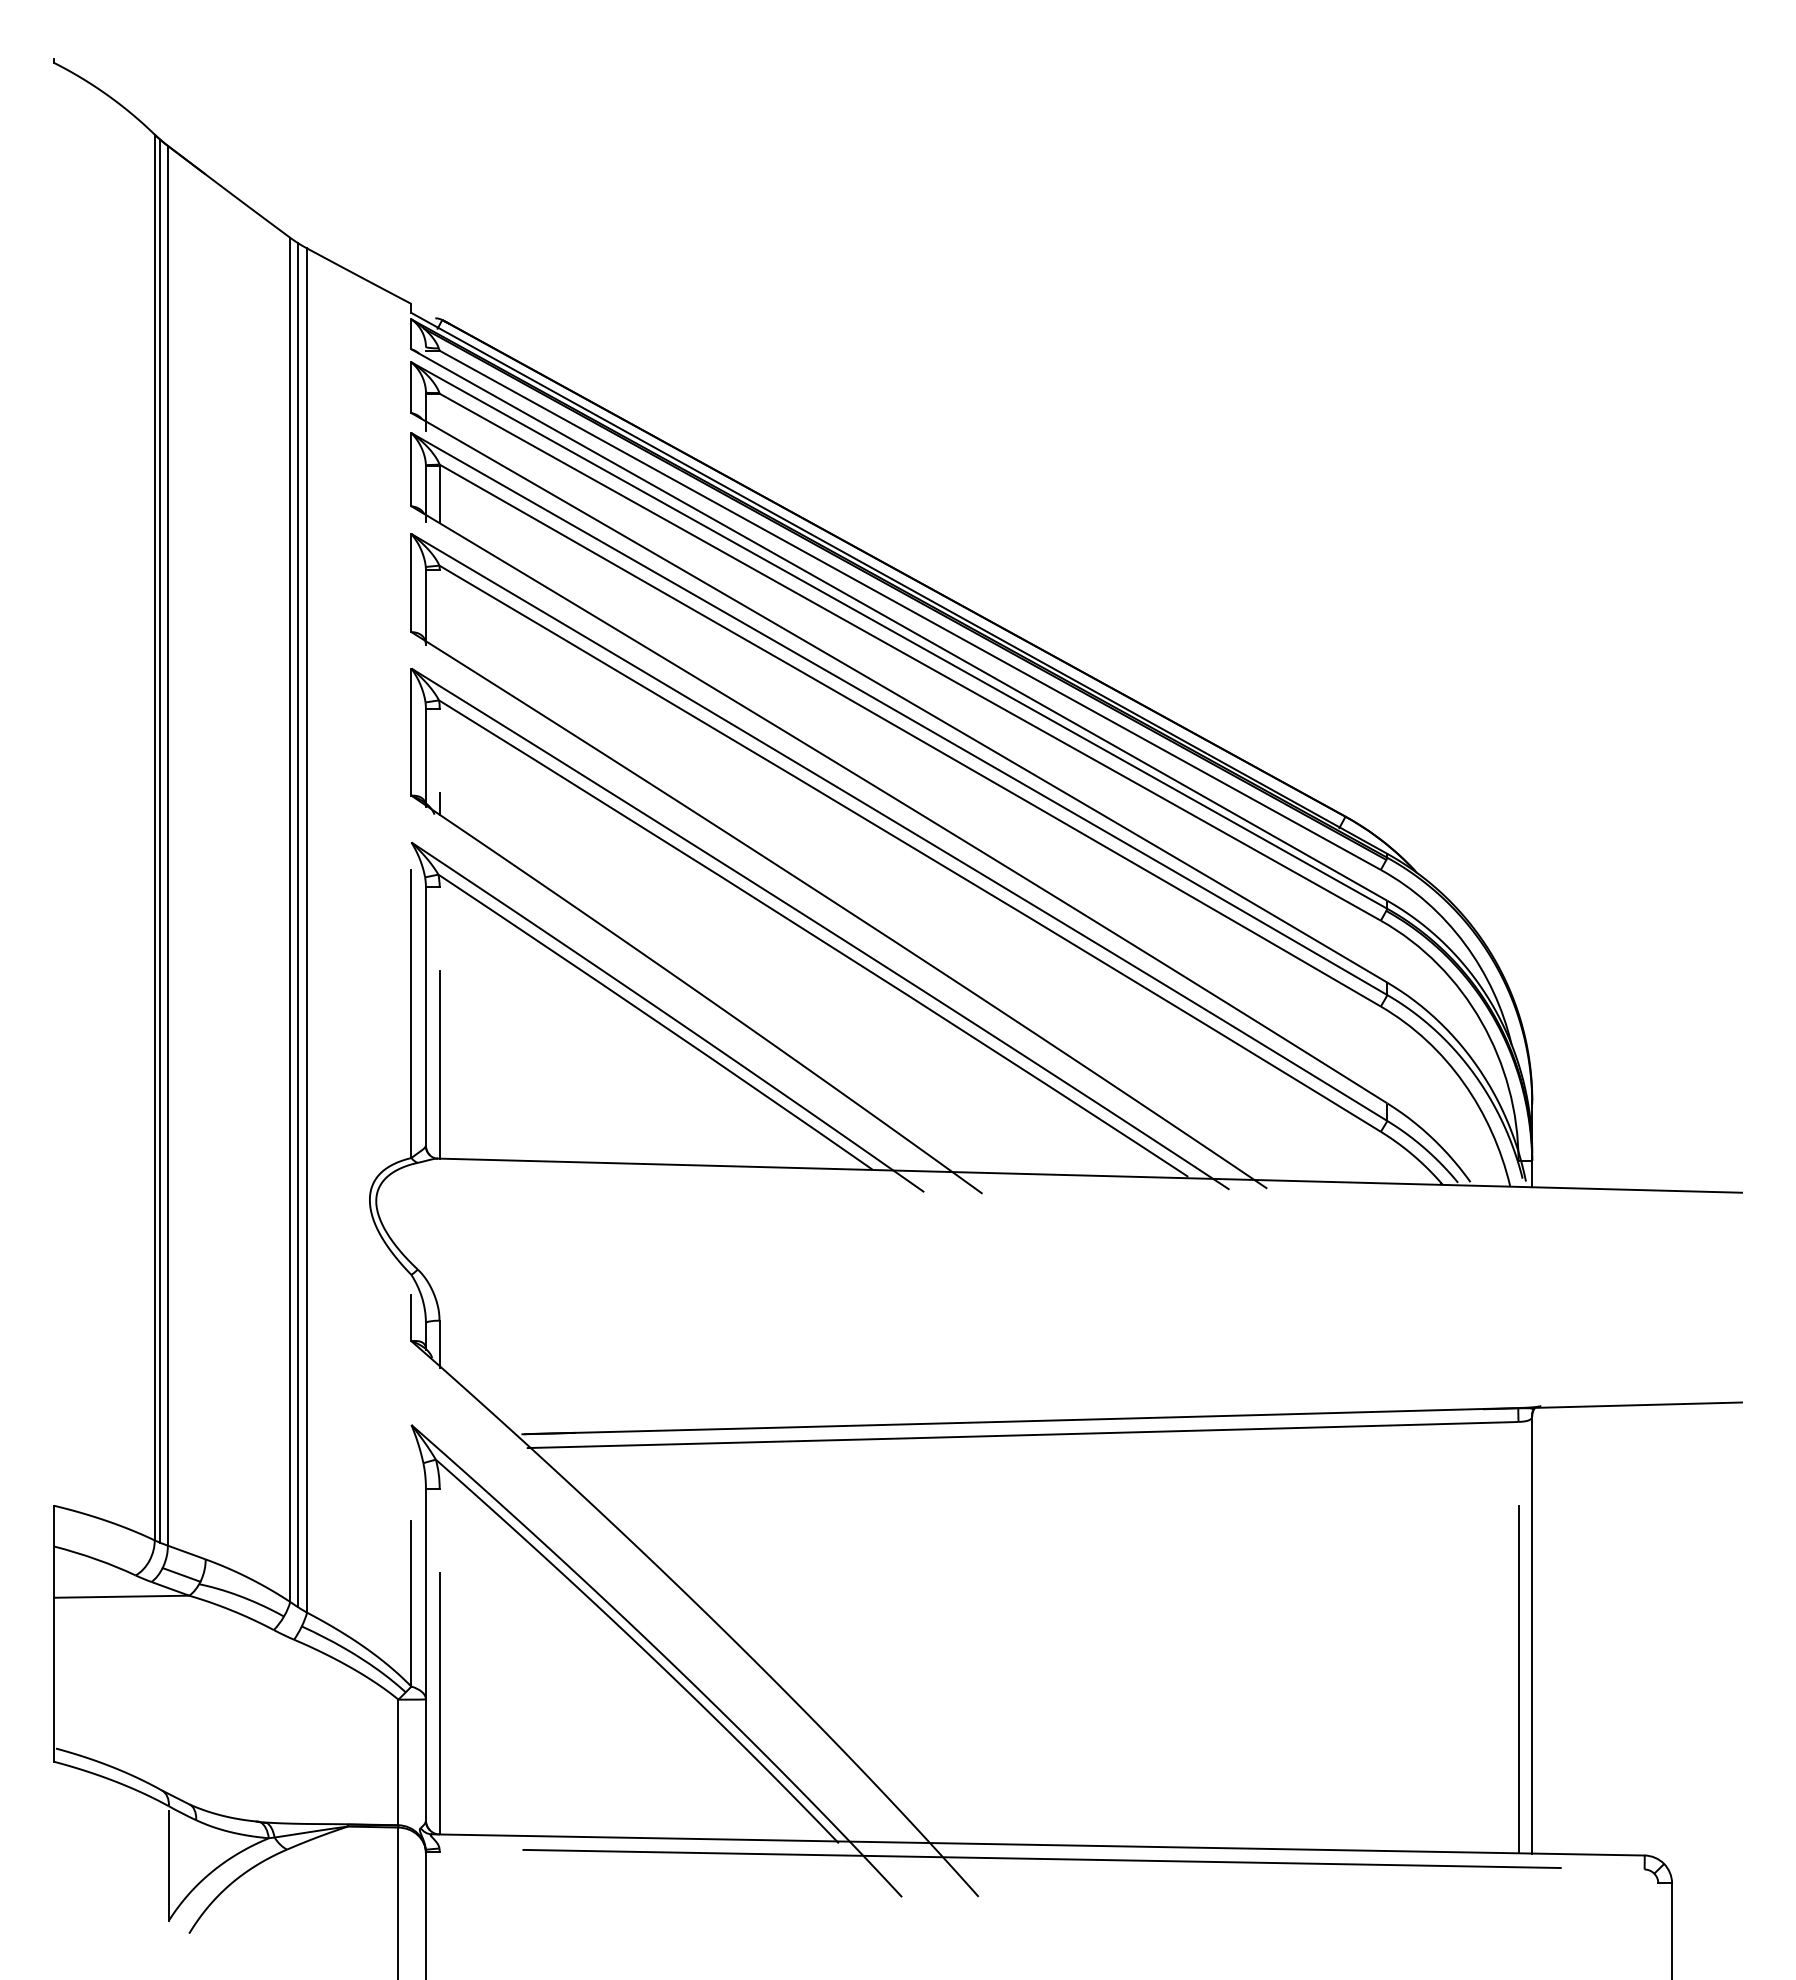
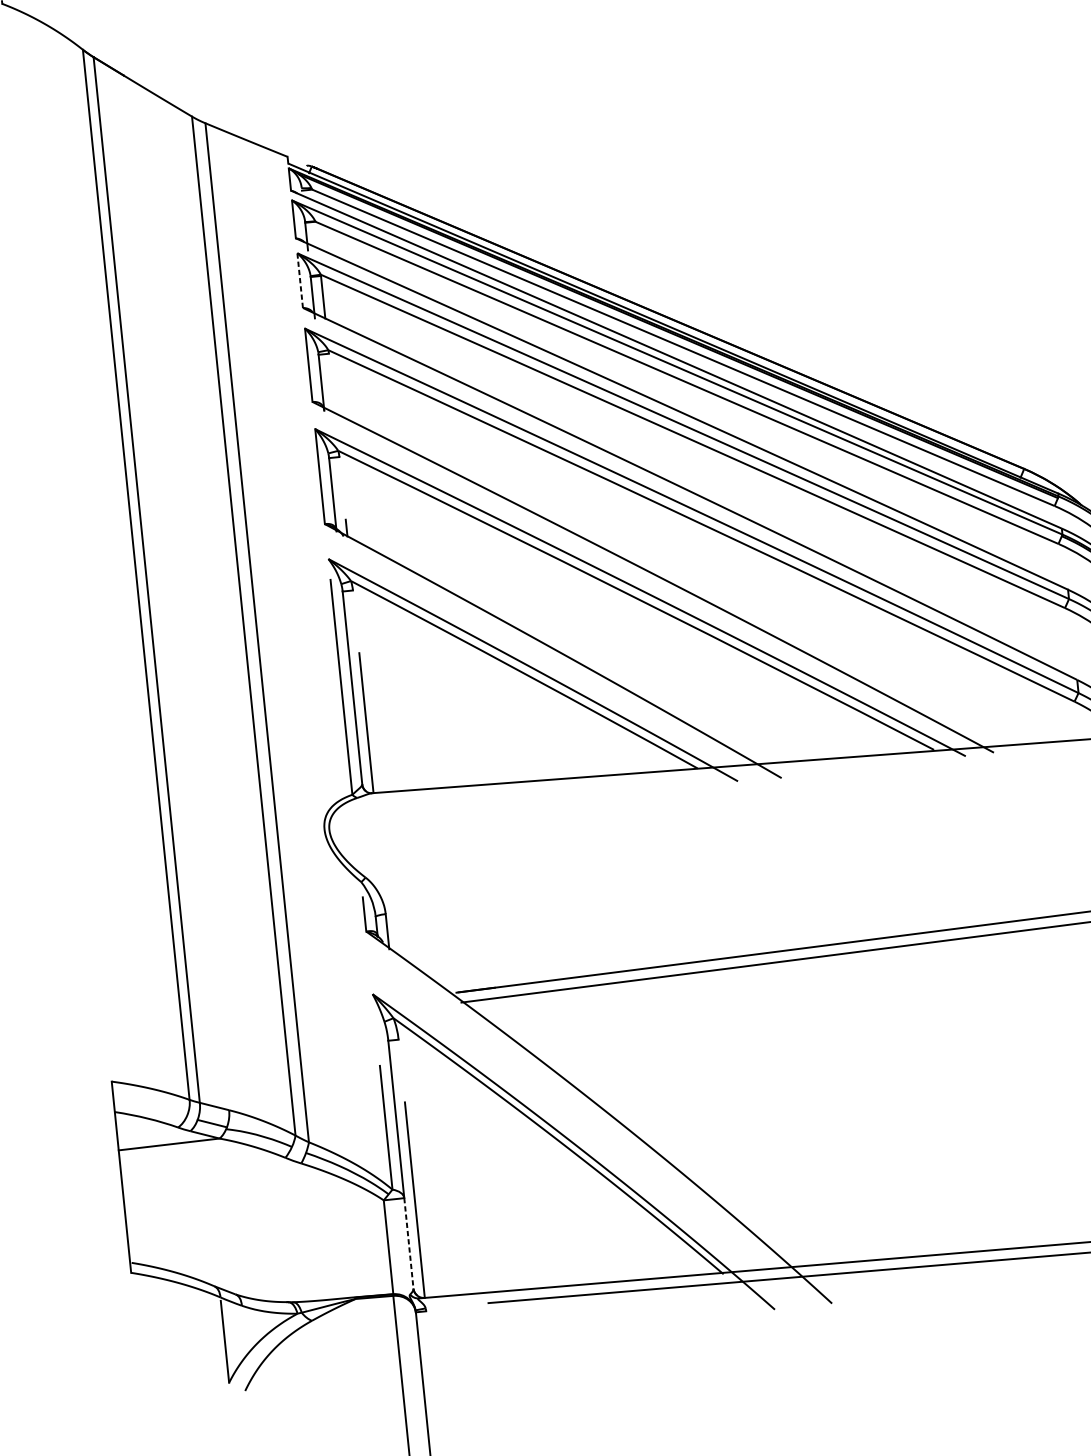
line: (411, 469) -> (300, 280), solid -> dashed
line: (160, 840) -> (140, 576), removed
line: (298, 925) -> (250, 629), removed
line: (425, 1759) -> (408, 1242), solid -> dashed

